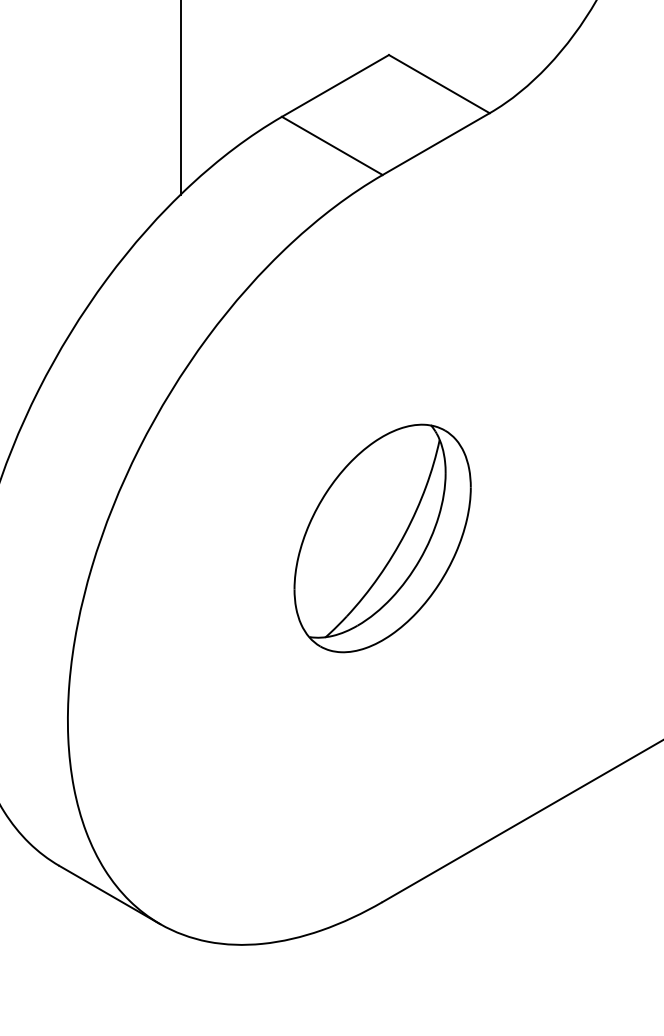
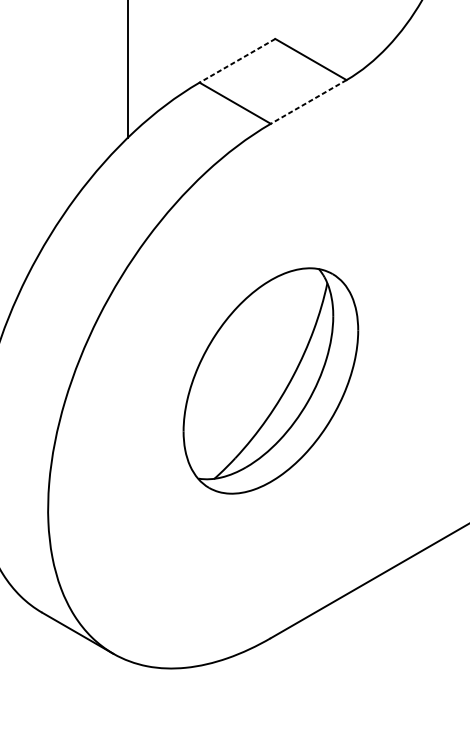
line: (335, 85) -> (237, 60), solid -> dashed
line: (436, 144) -> (308, 102), solid -> dashed
part: (382, 538) -> (270, 381), size x1.4

